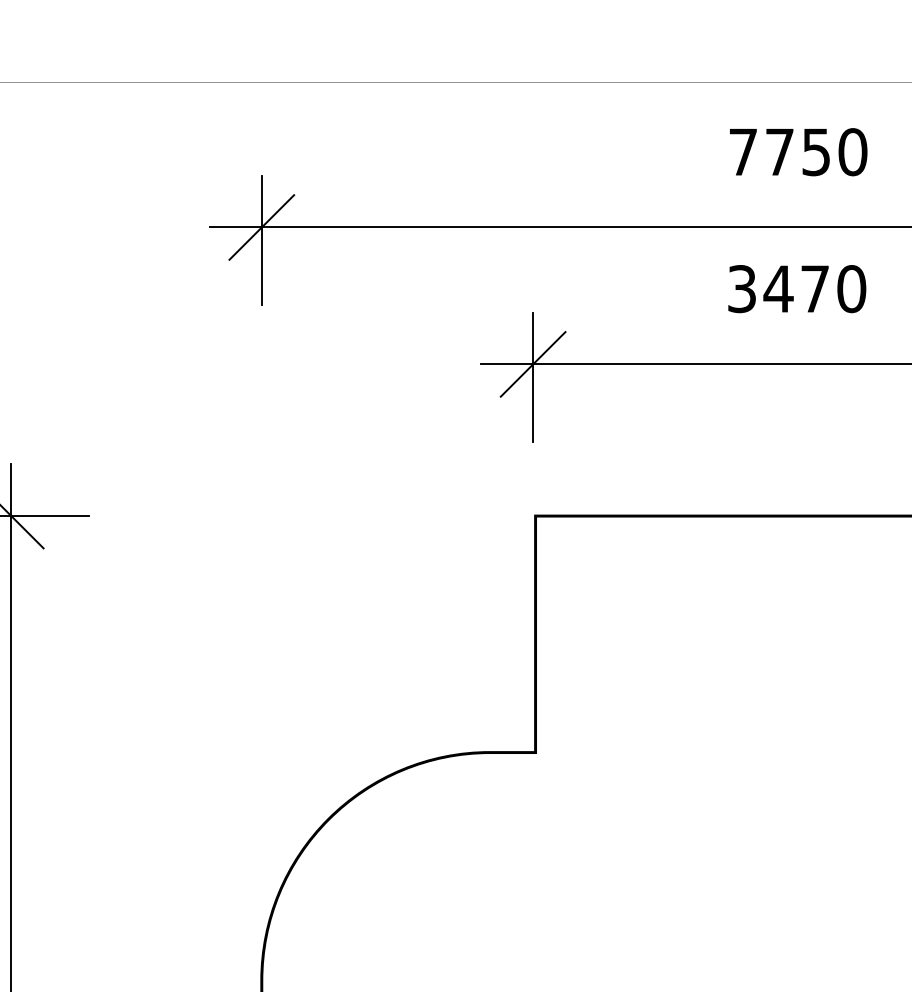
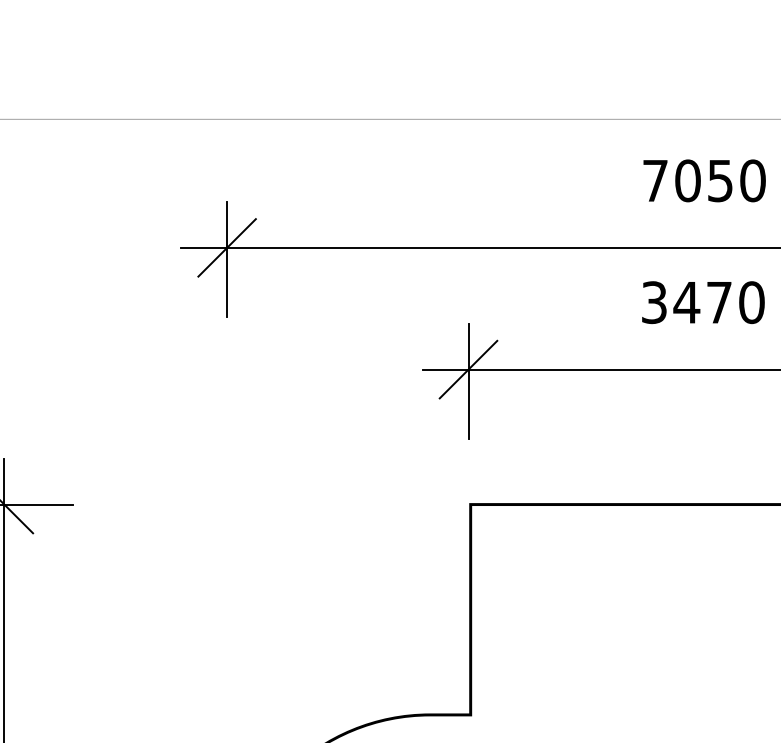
text: (779, 152) -> (687, 181), 7750 -> 7050

